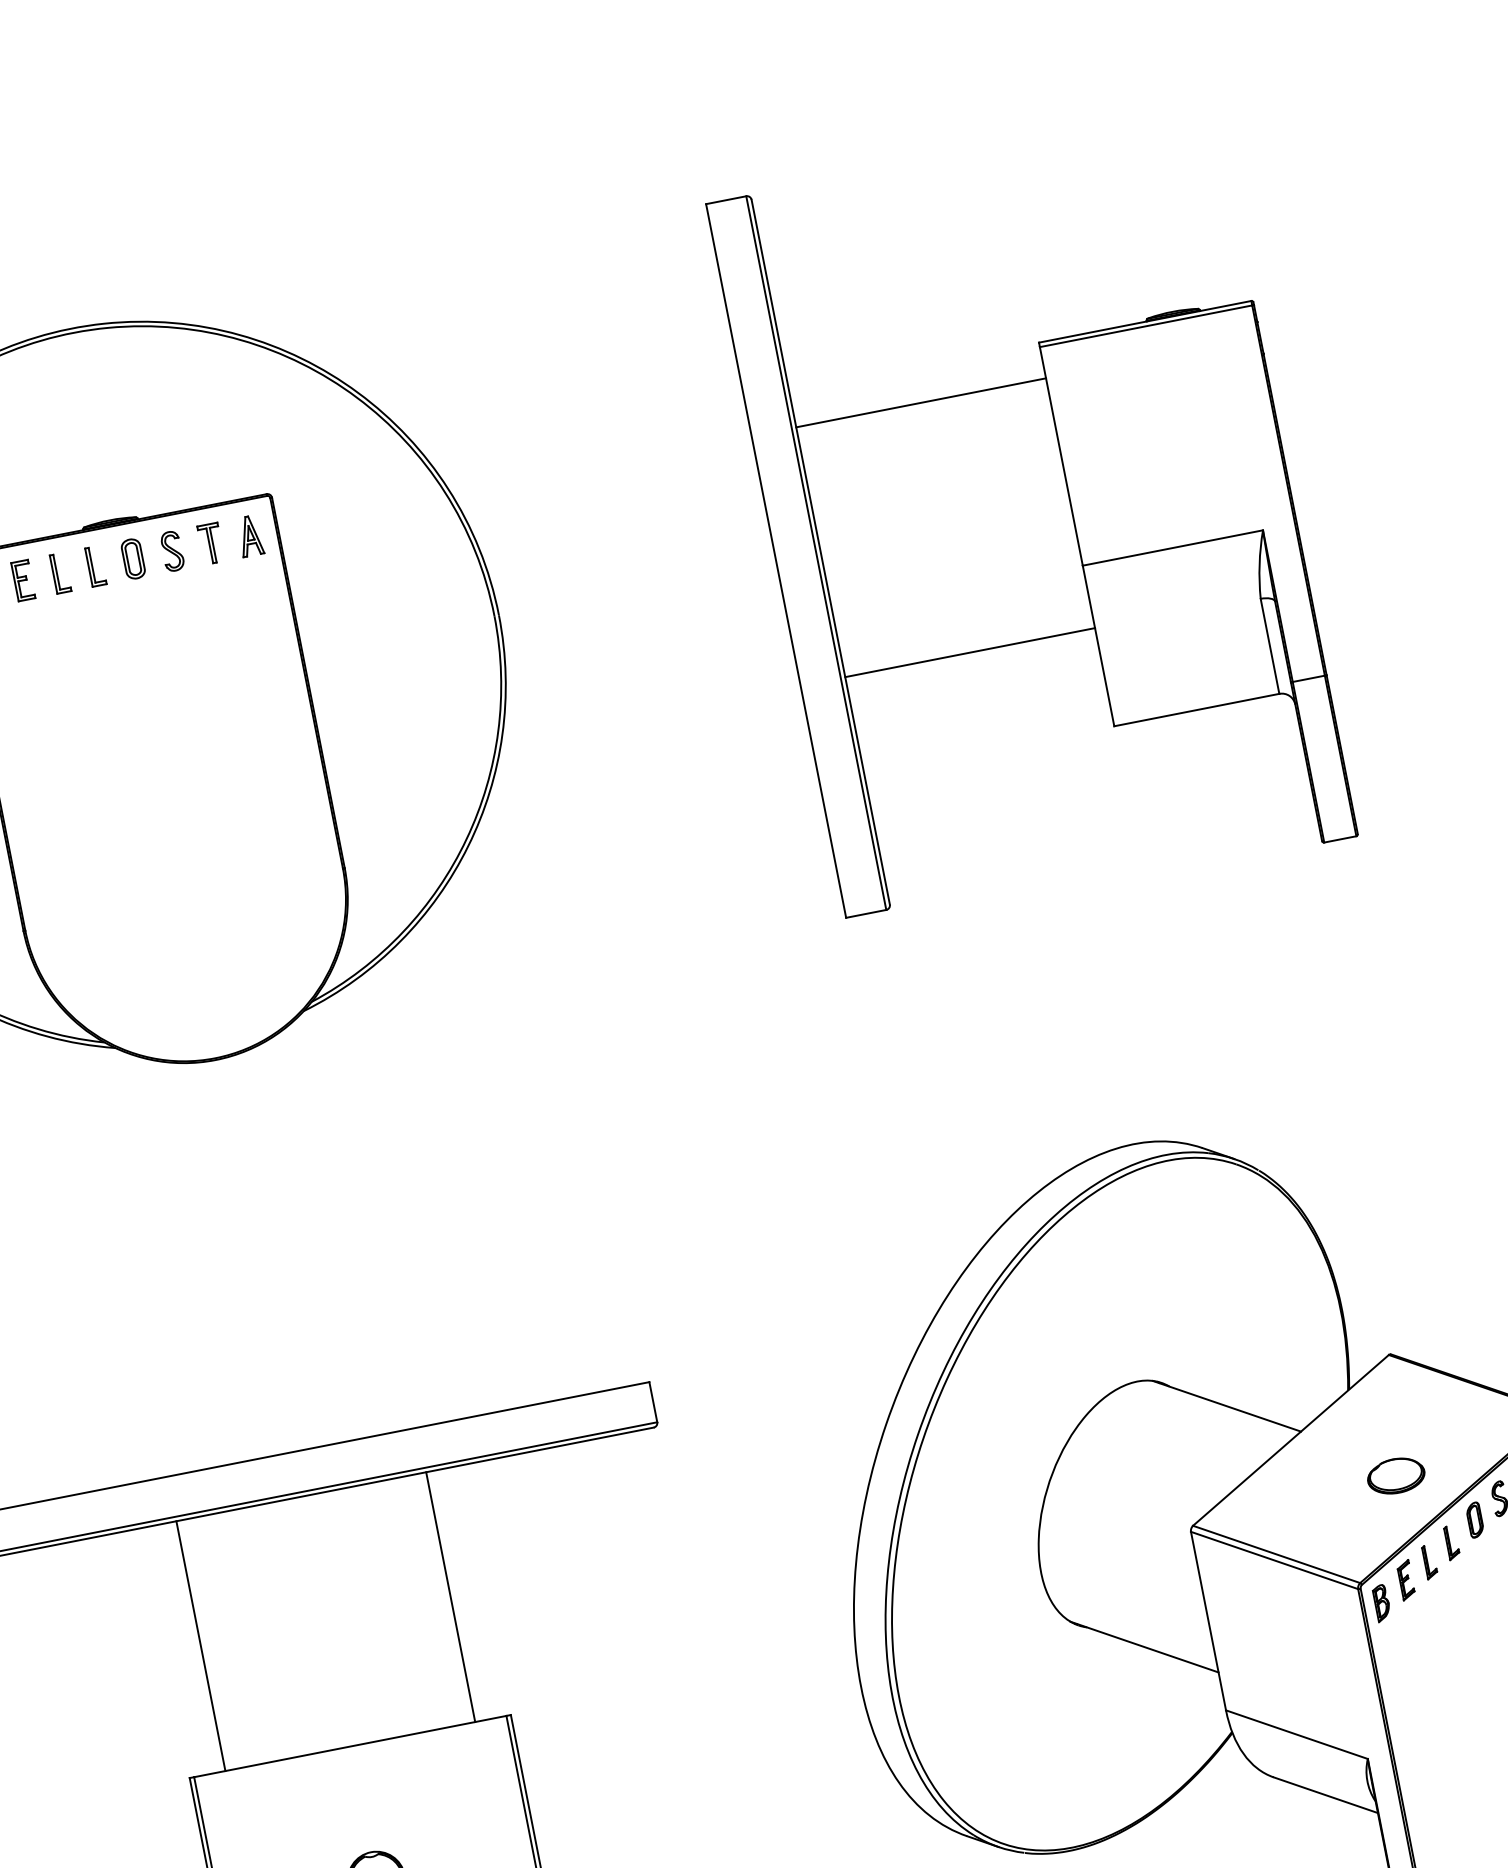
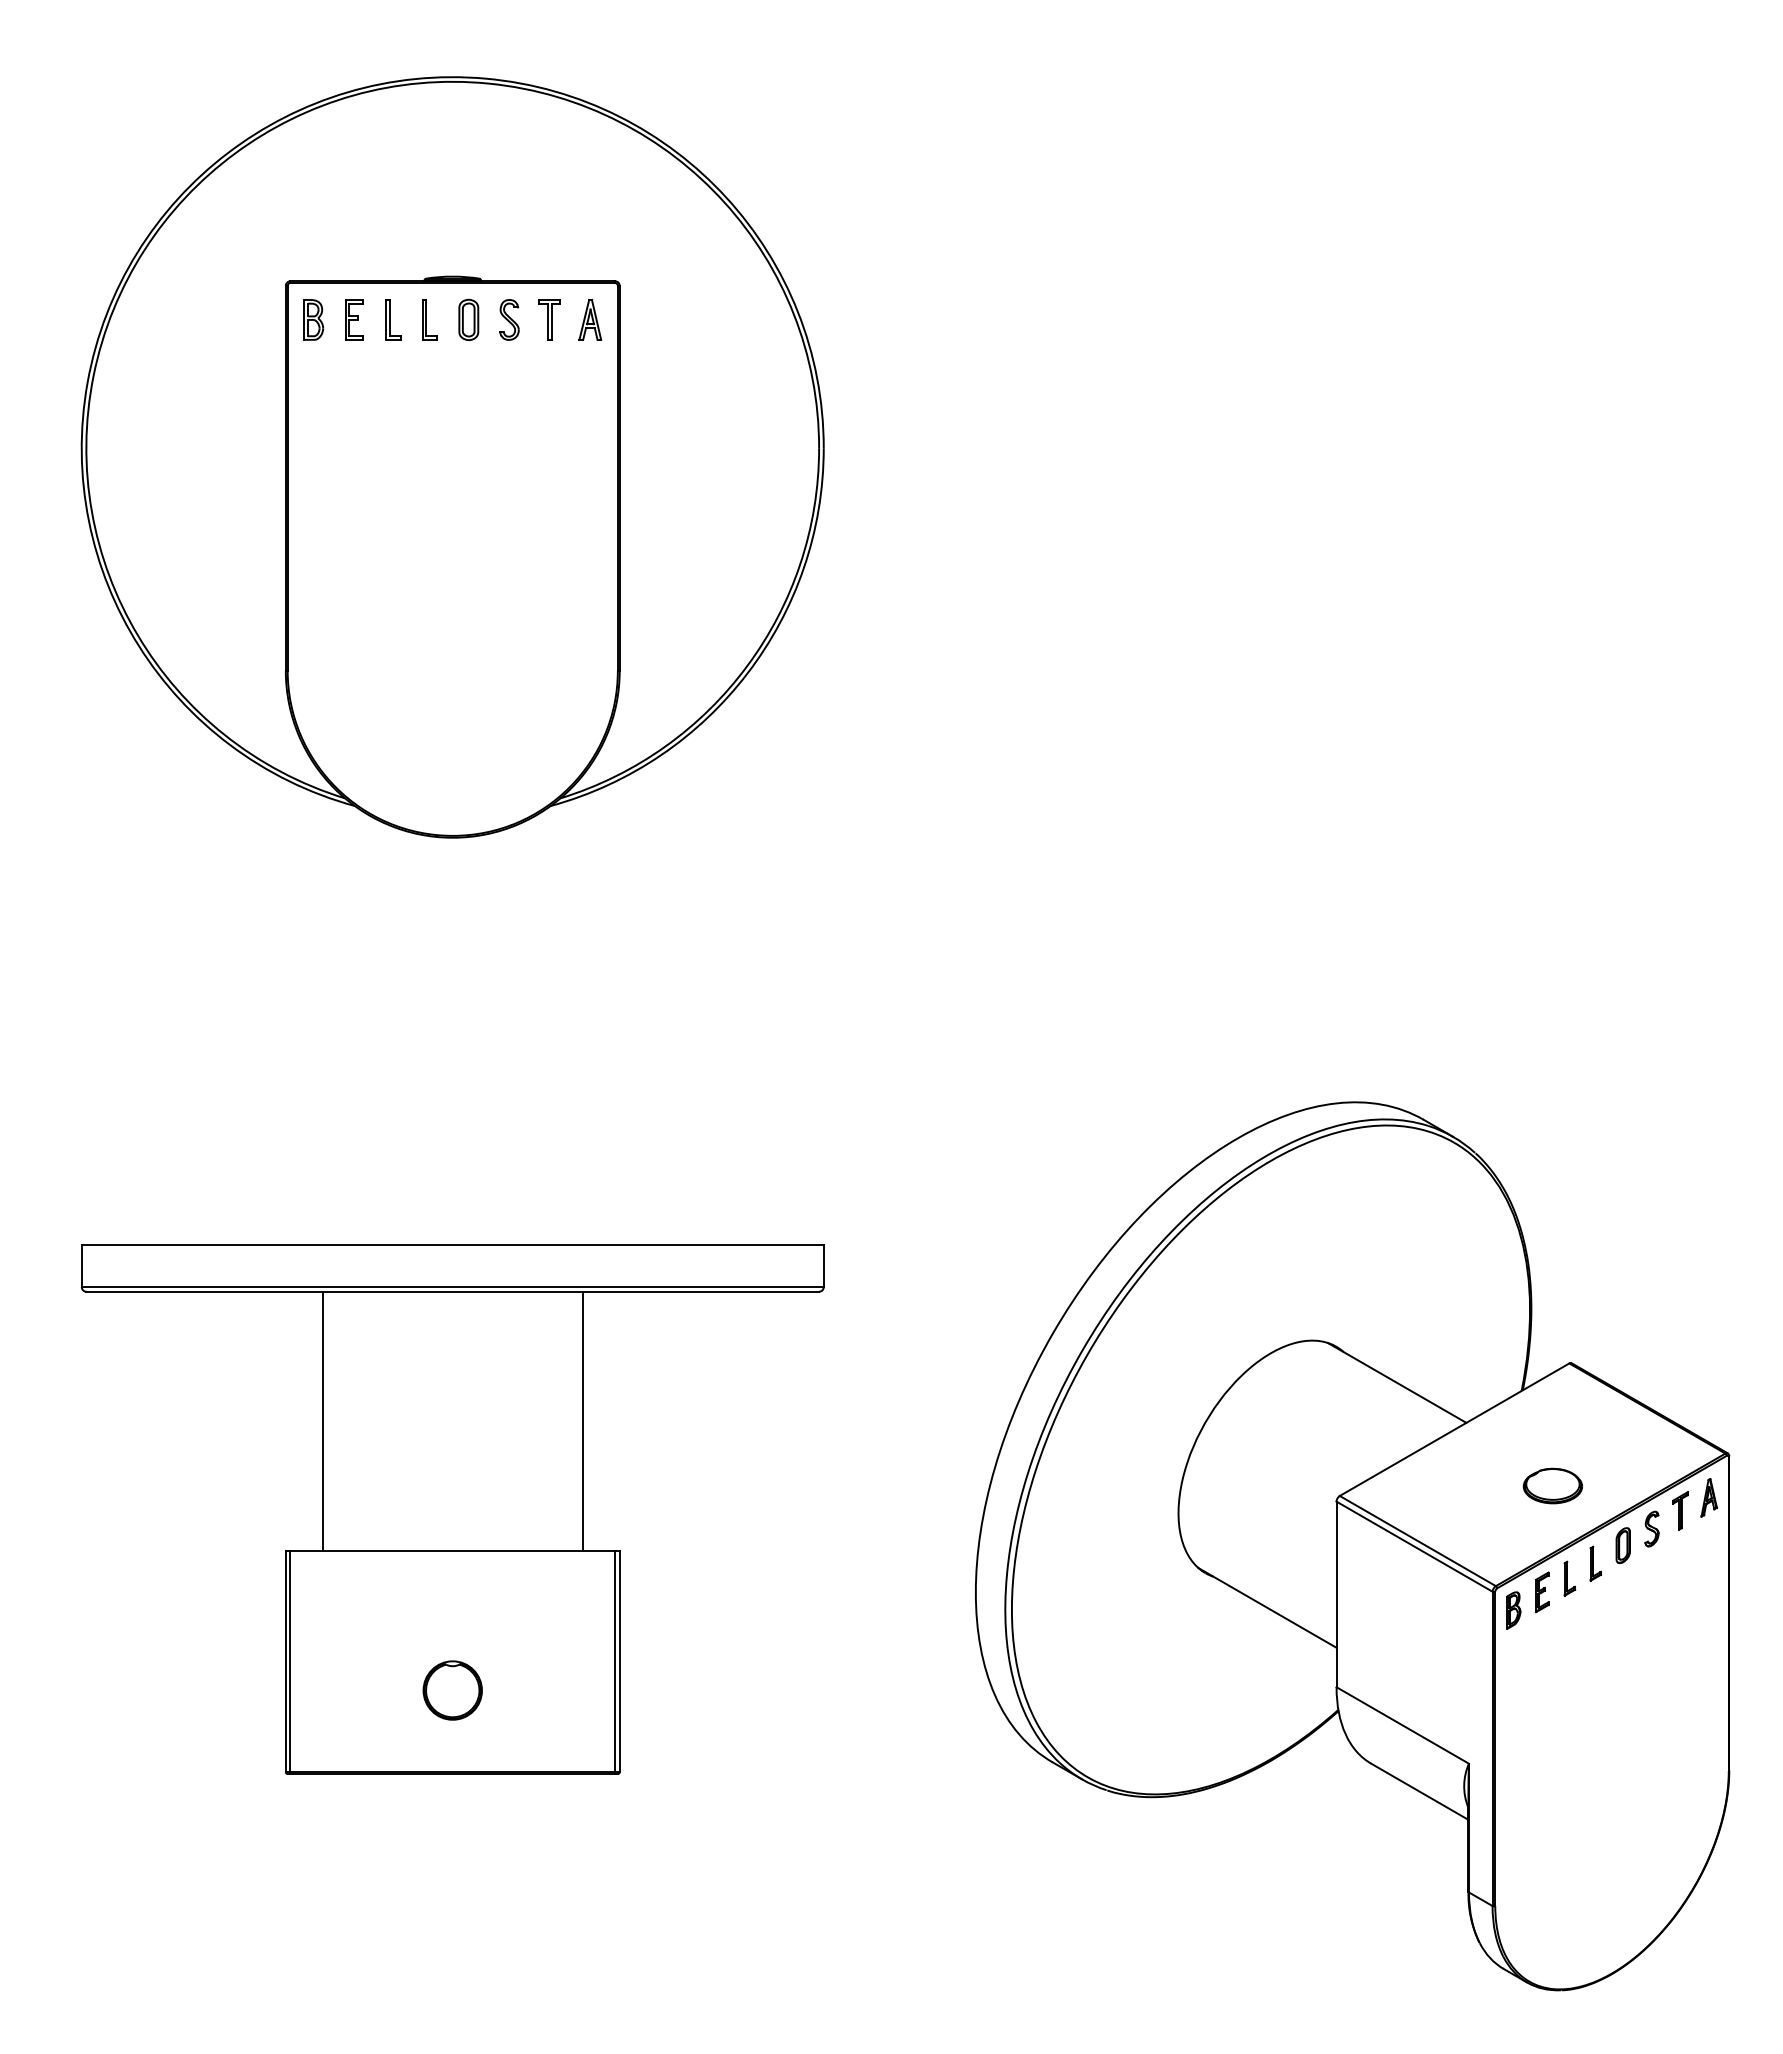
part: (1032, 520) -> (1376, 457), removed

